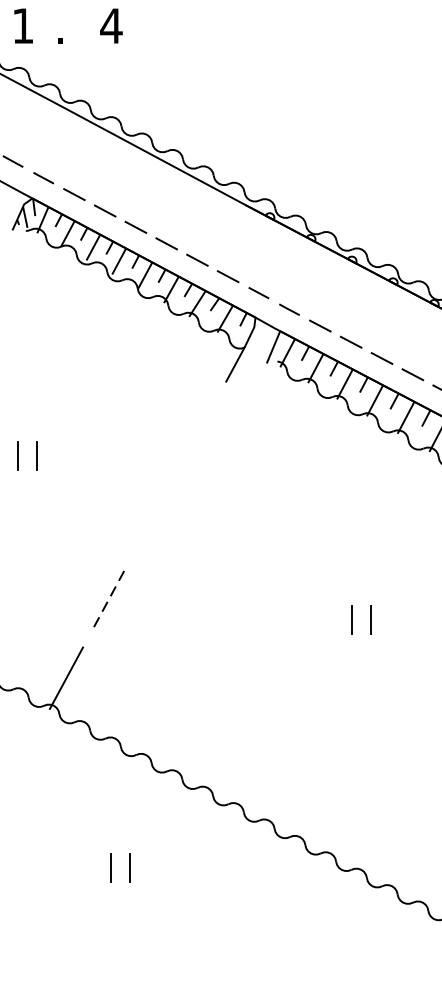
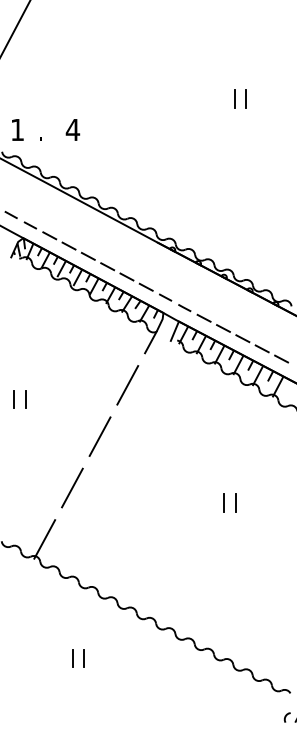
line: (198, 433) -> (127, 385), added
line: (153, 514) -> (99, 436), added
line: (110, 597) -> (72, 488), dashed -> solid

